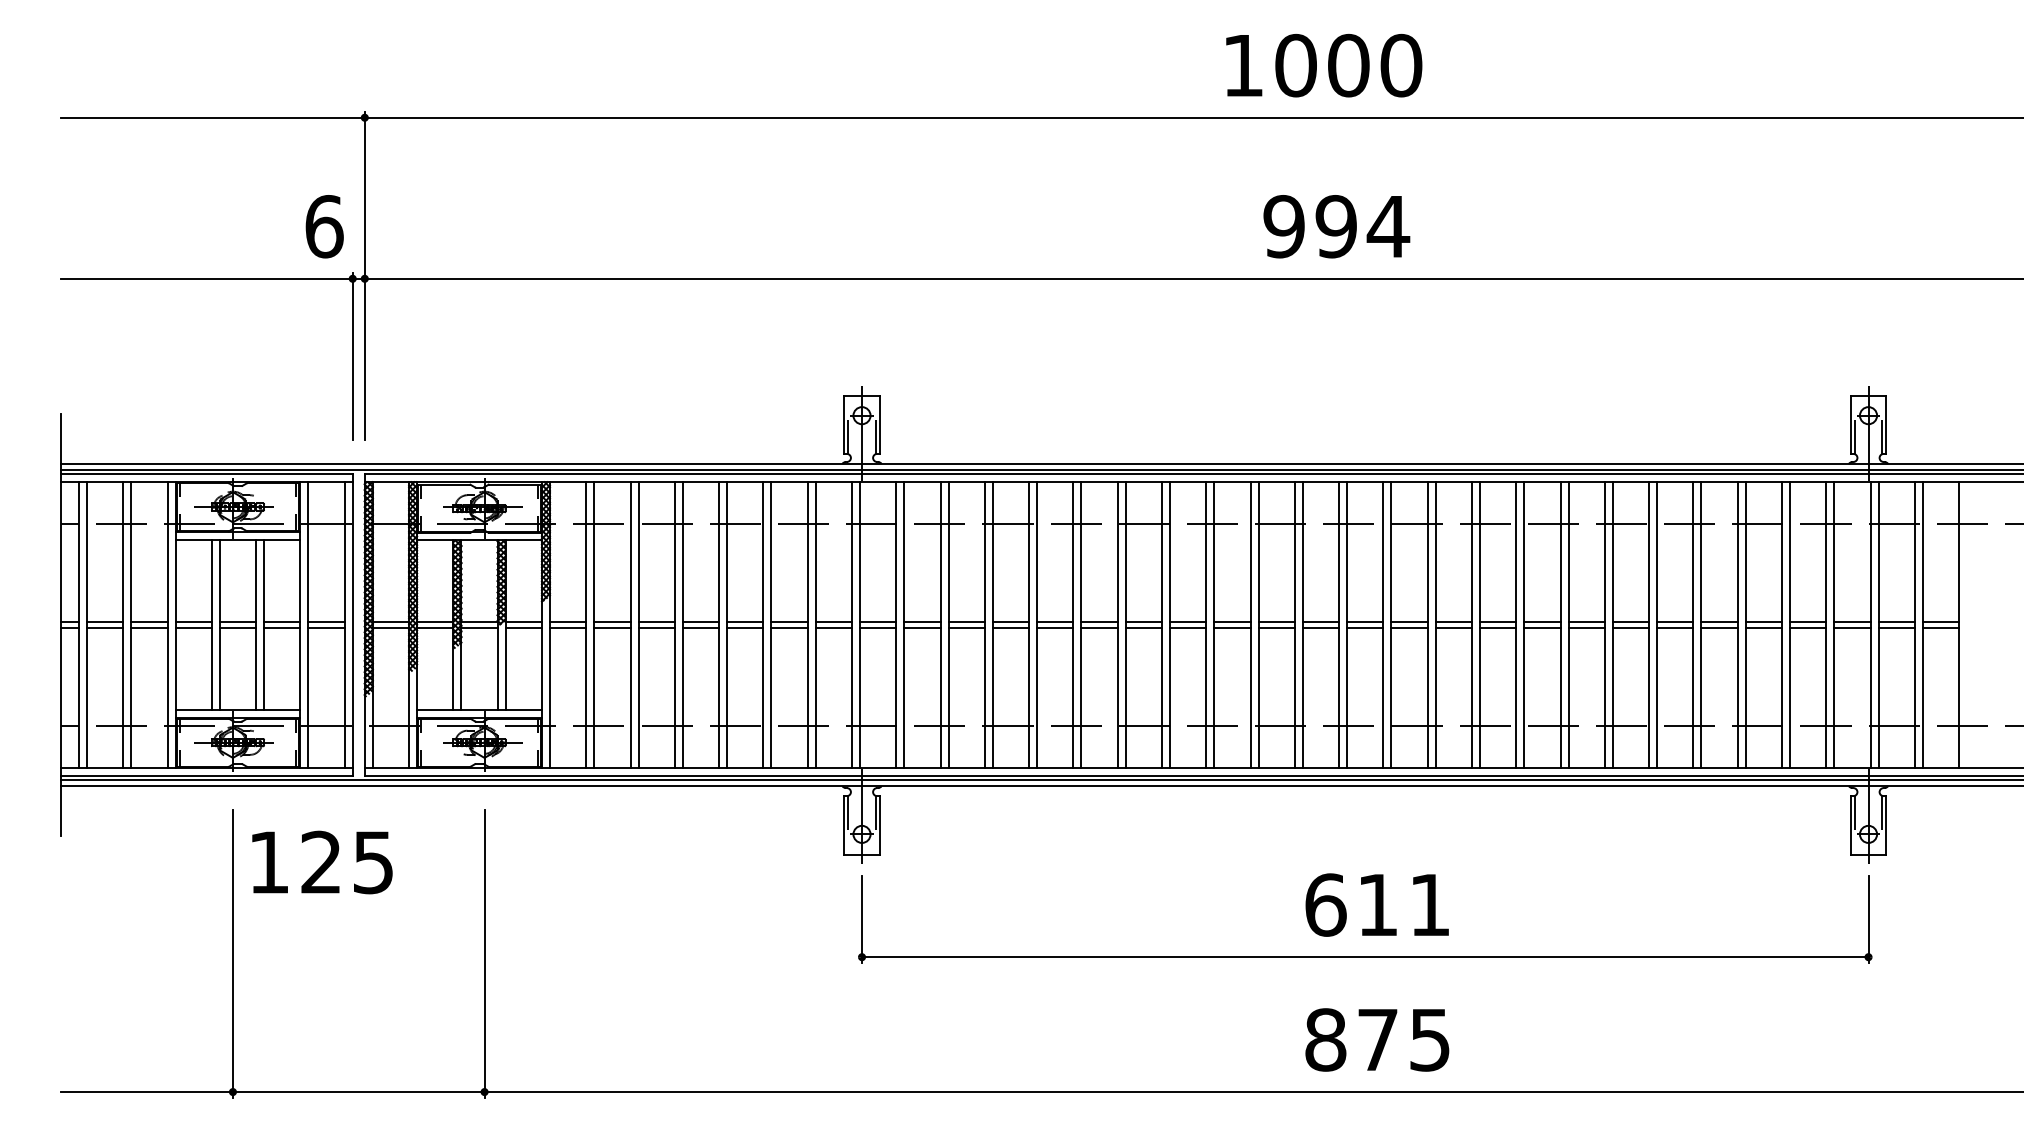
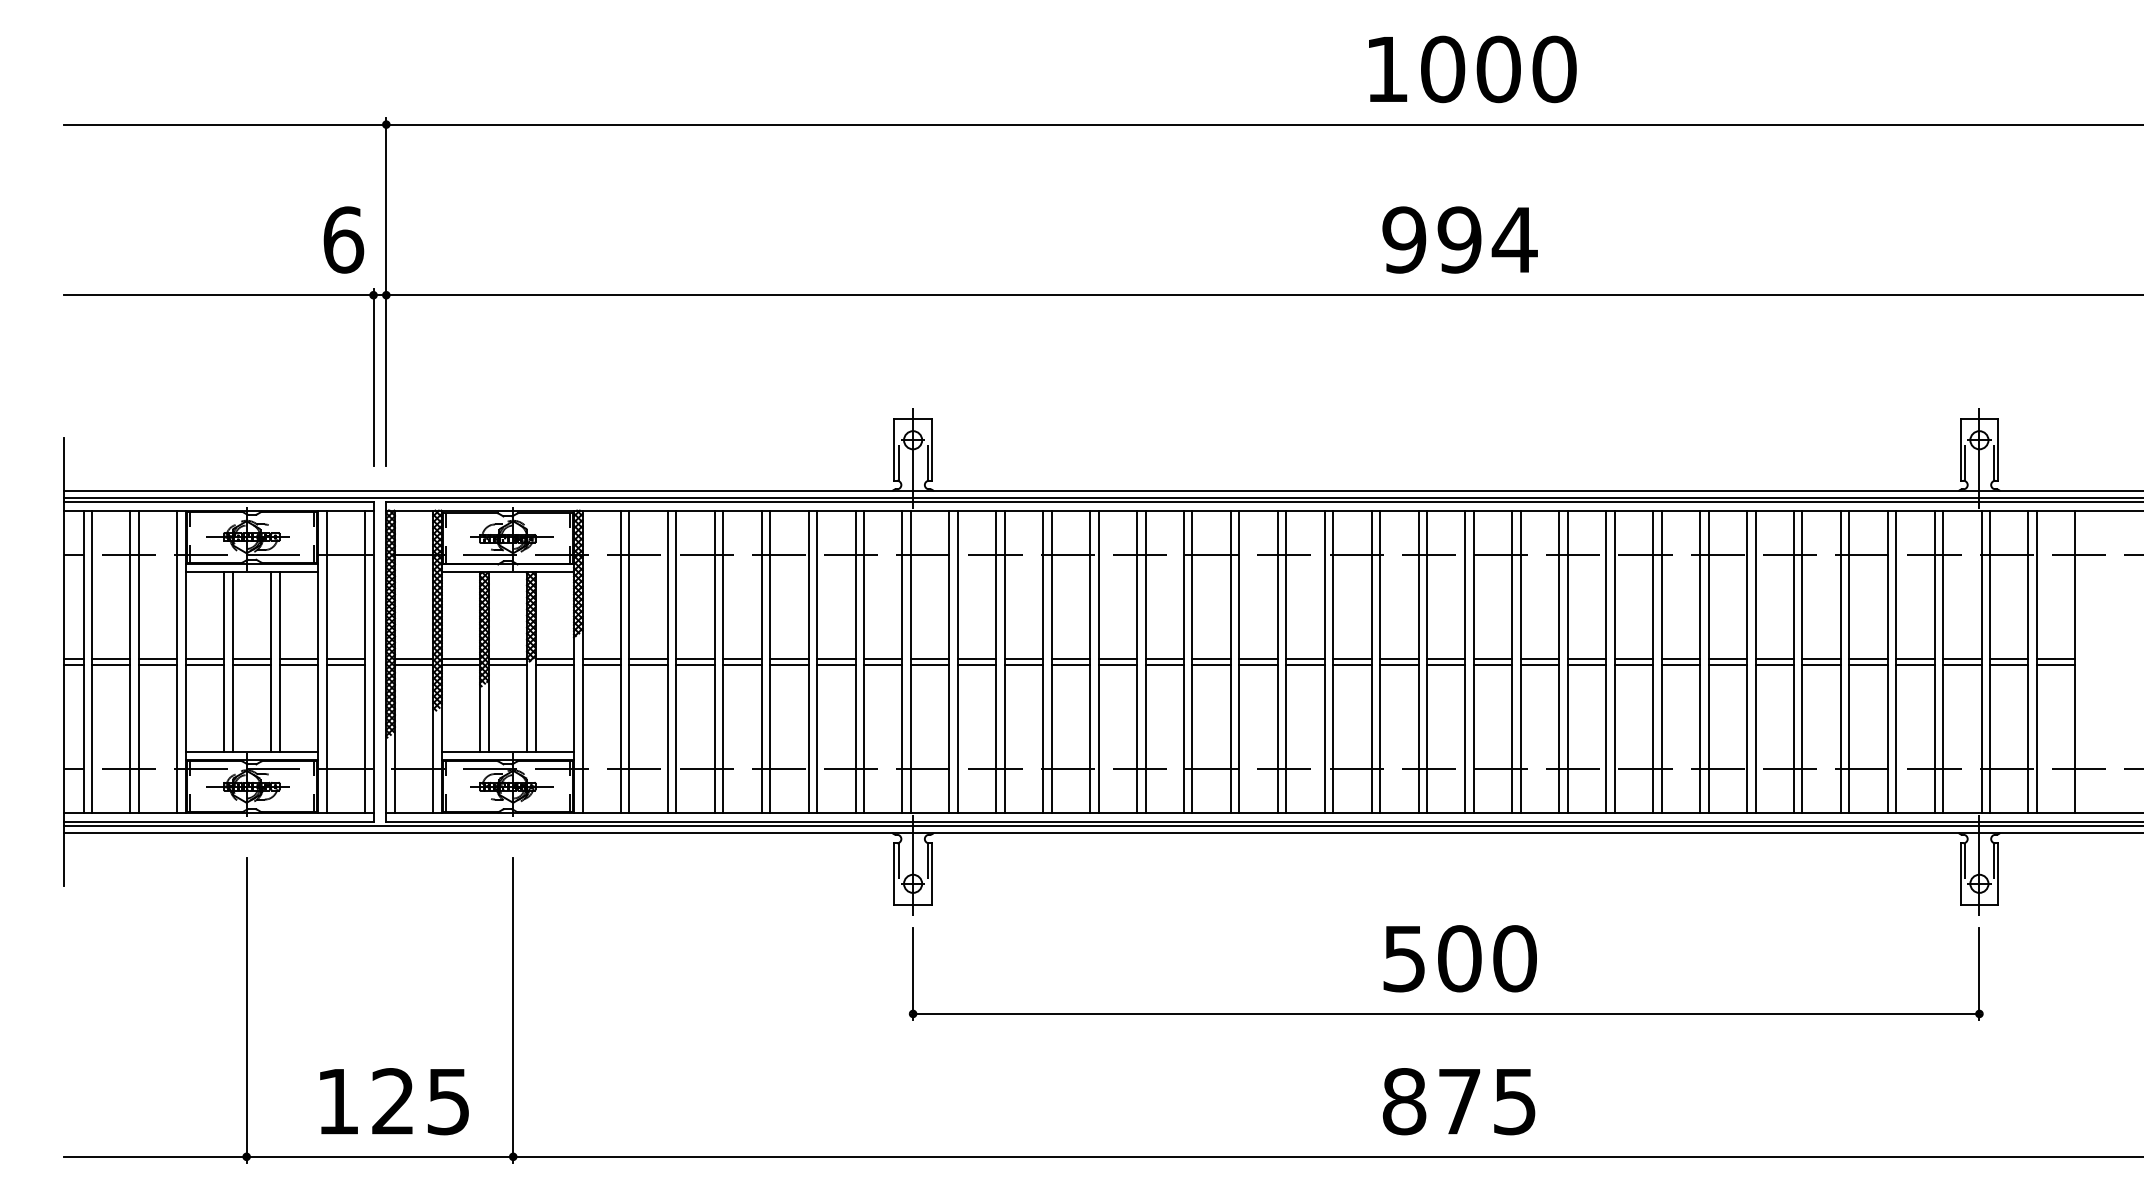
text: (1323, 65) -> (1472, 69), moved
text: (1336, 226) -> (1459, 239), moved
text: (322, 862) -> (394, 1101), moved
text: (1377, 904) -> (1459, 958), 611 -> 500

